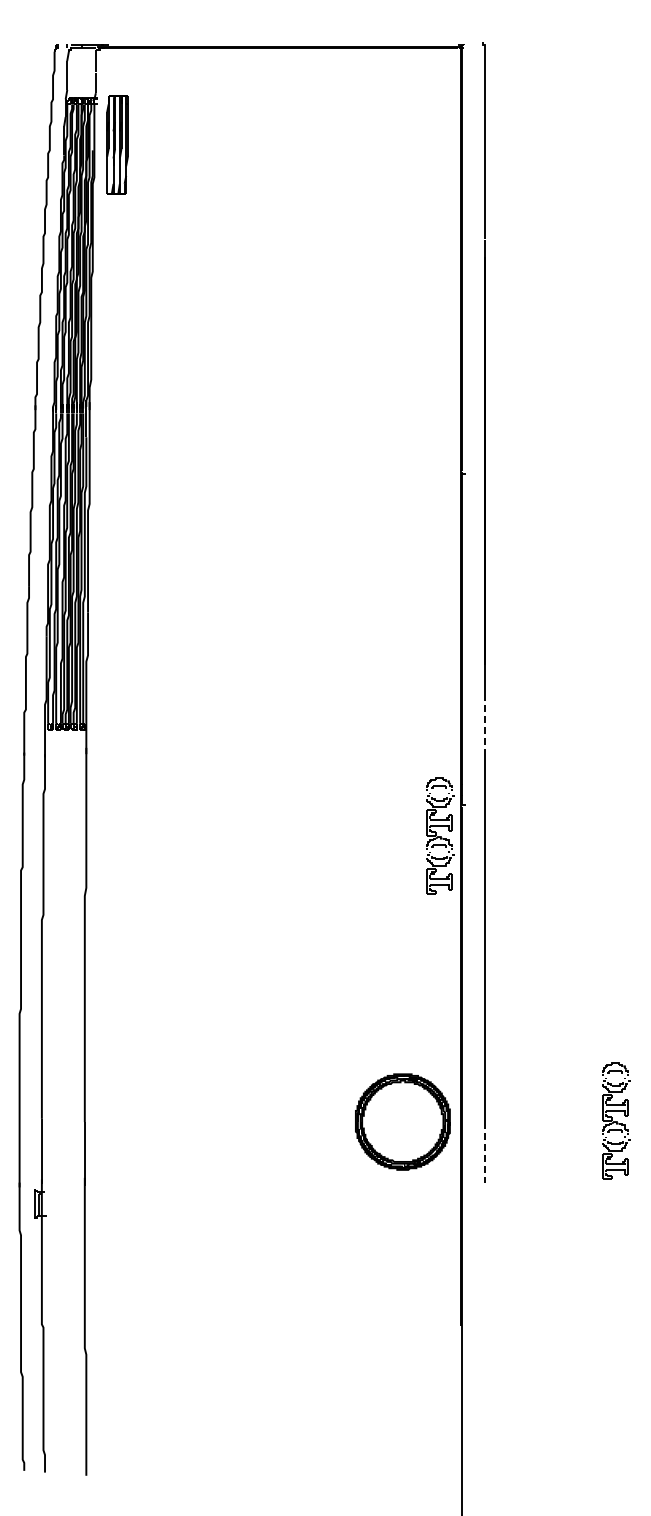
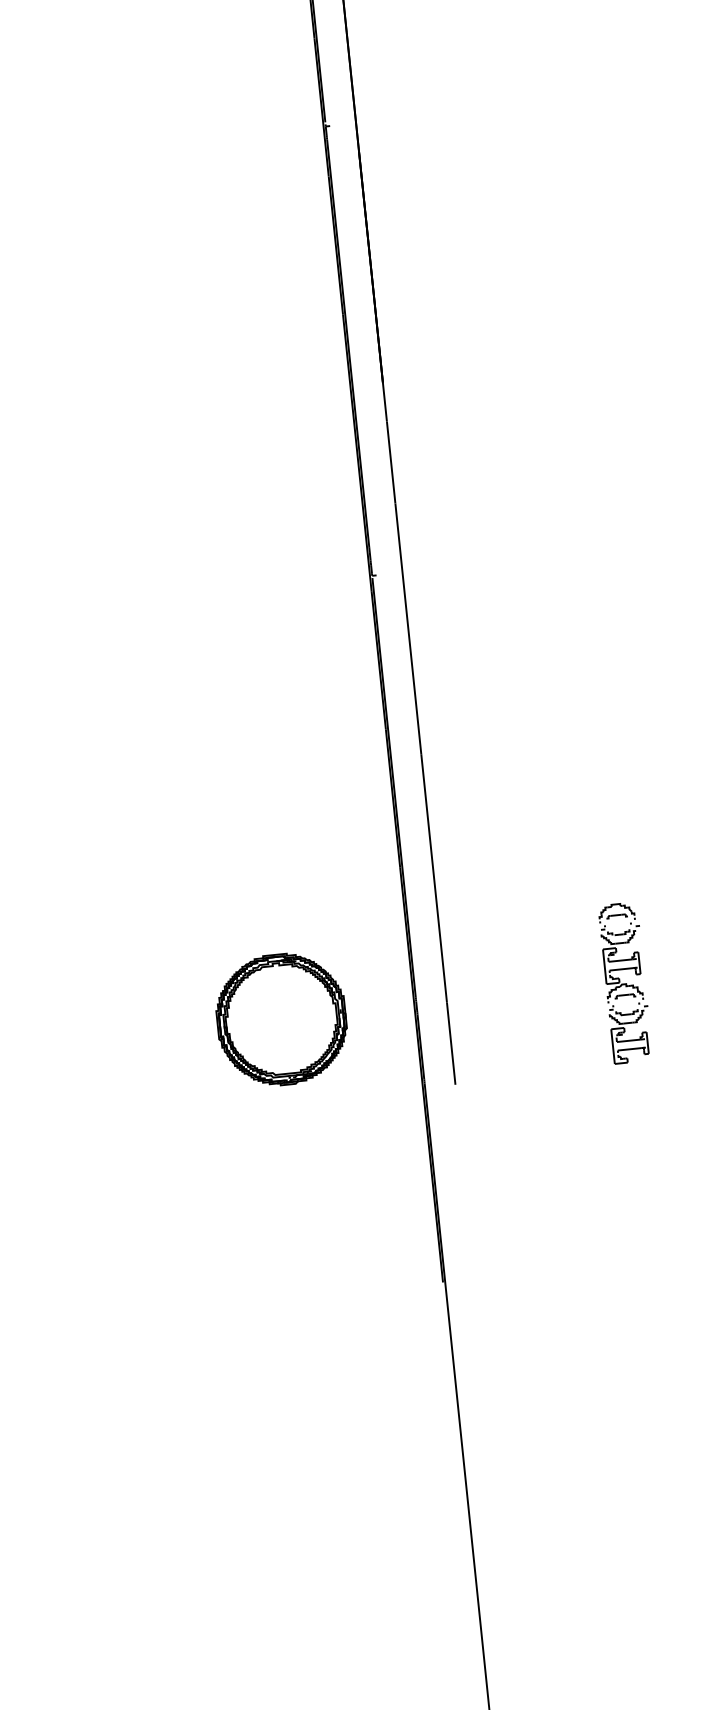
line: (484, 724) -> (390, 463), dashed -> solid
part: (440, 835) -> (346, 620), removed
part: (402, 1121) -> (281, 1019), moved
line: (484, 1152) -> (450, 1043), dashed -> solid

